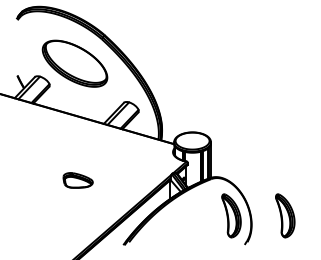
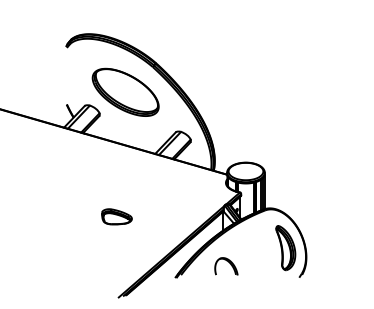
part: (77, 180) -> (116, 216), moved
part: (284, 216) -> (340, 248), removed
part: (173, 233) -> (226, 266), added

